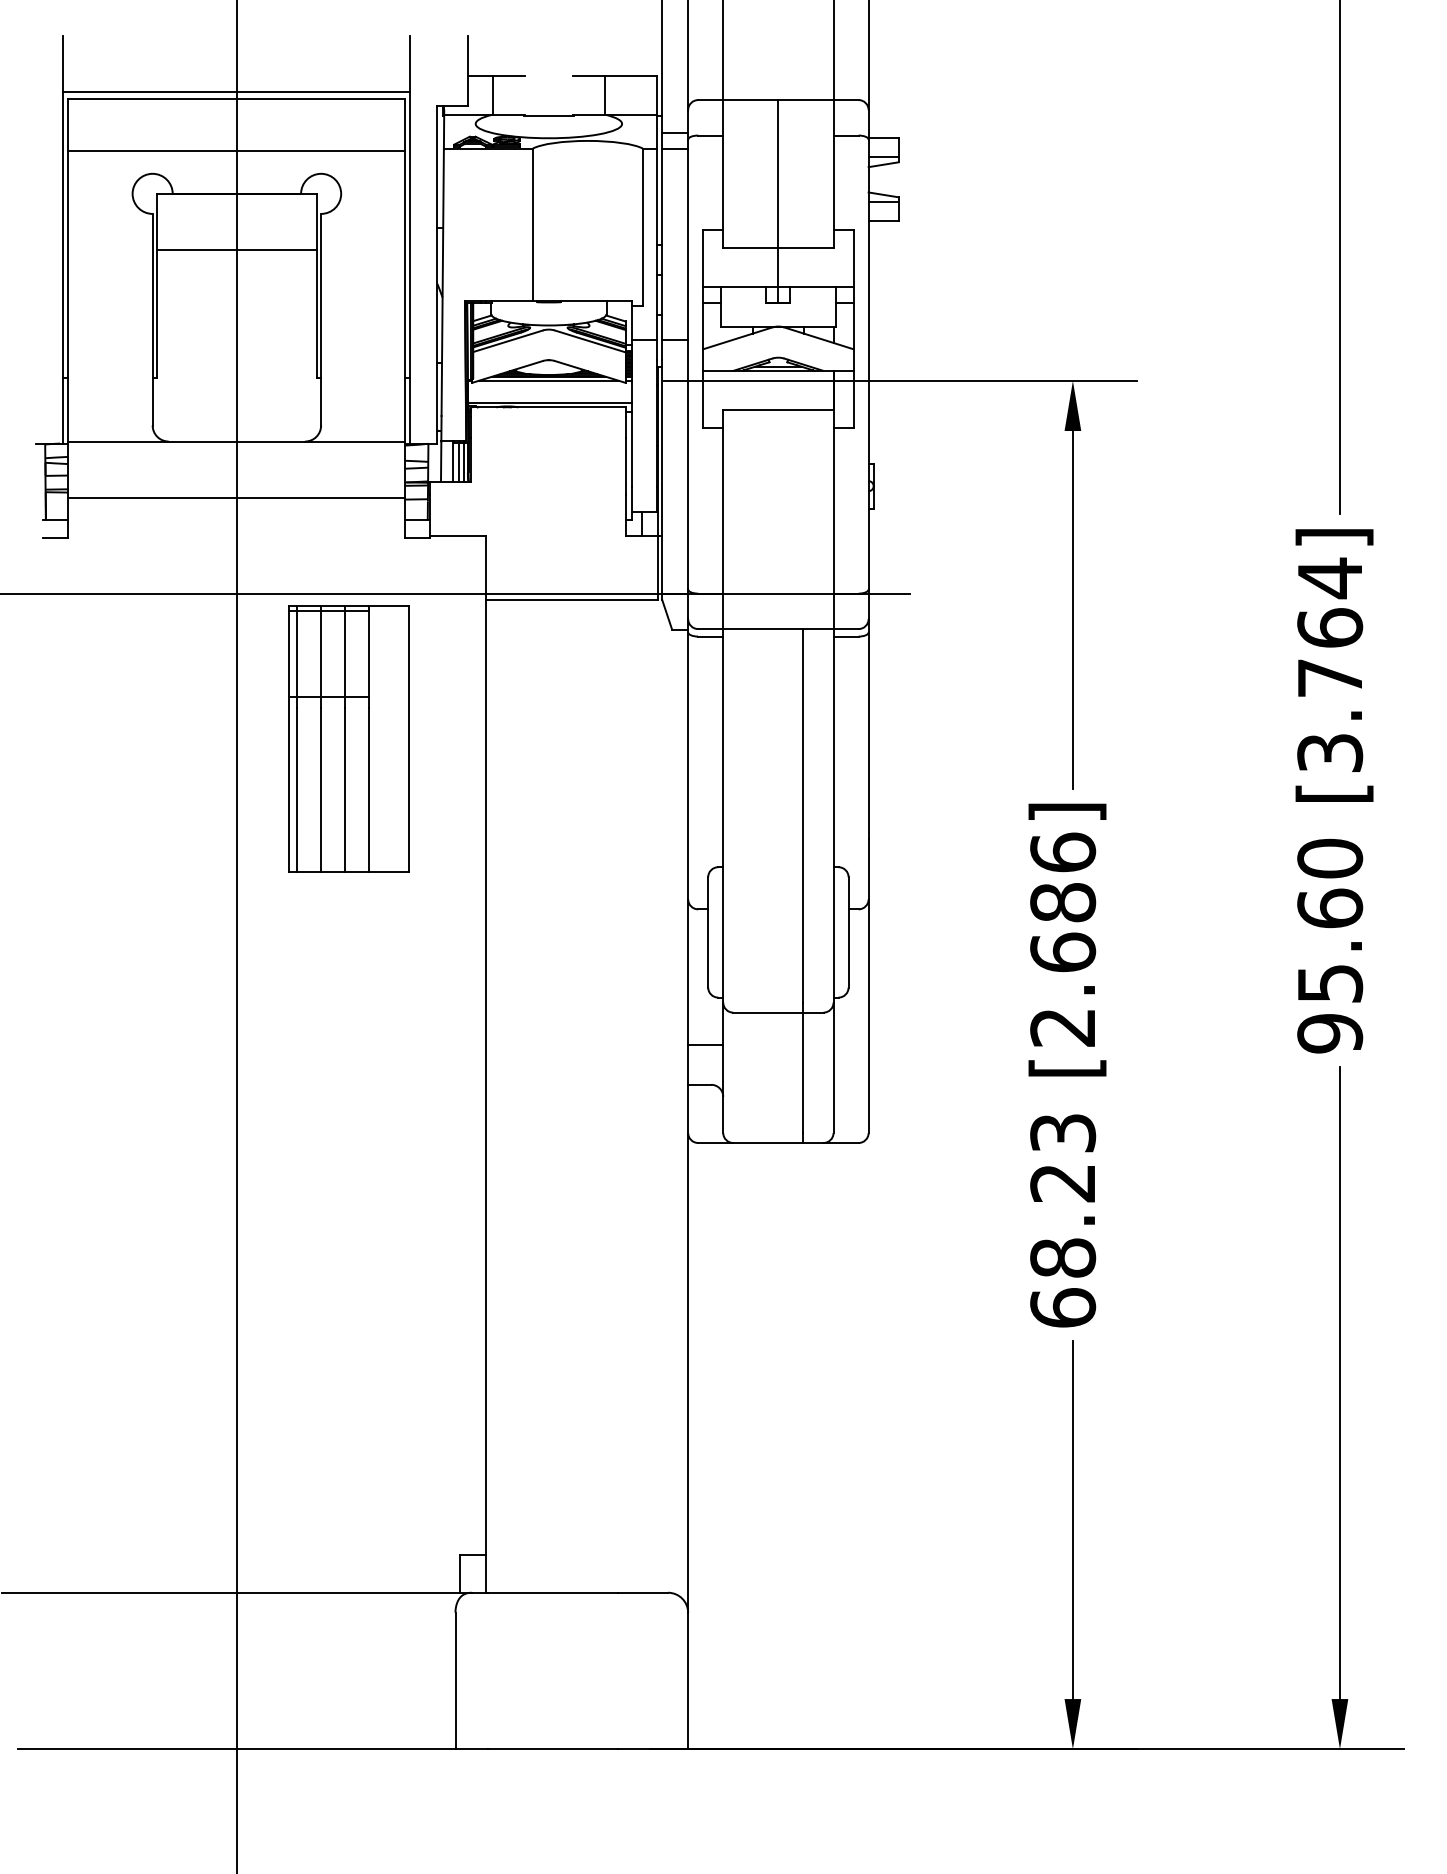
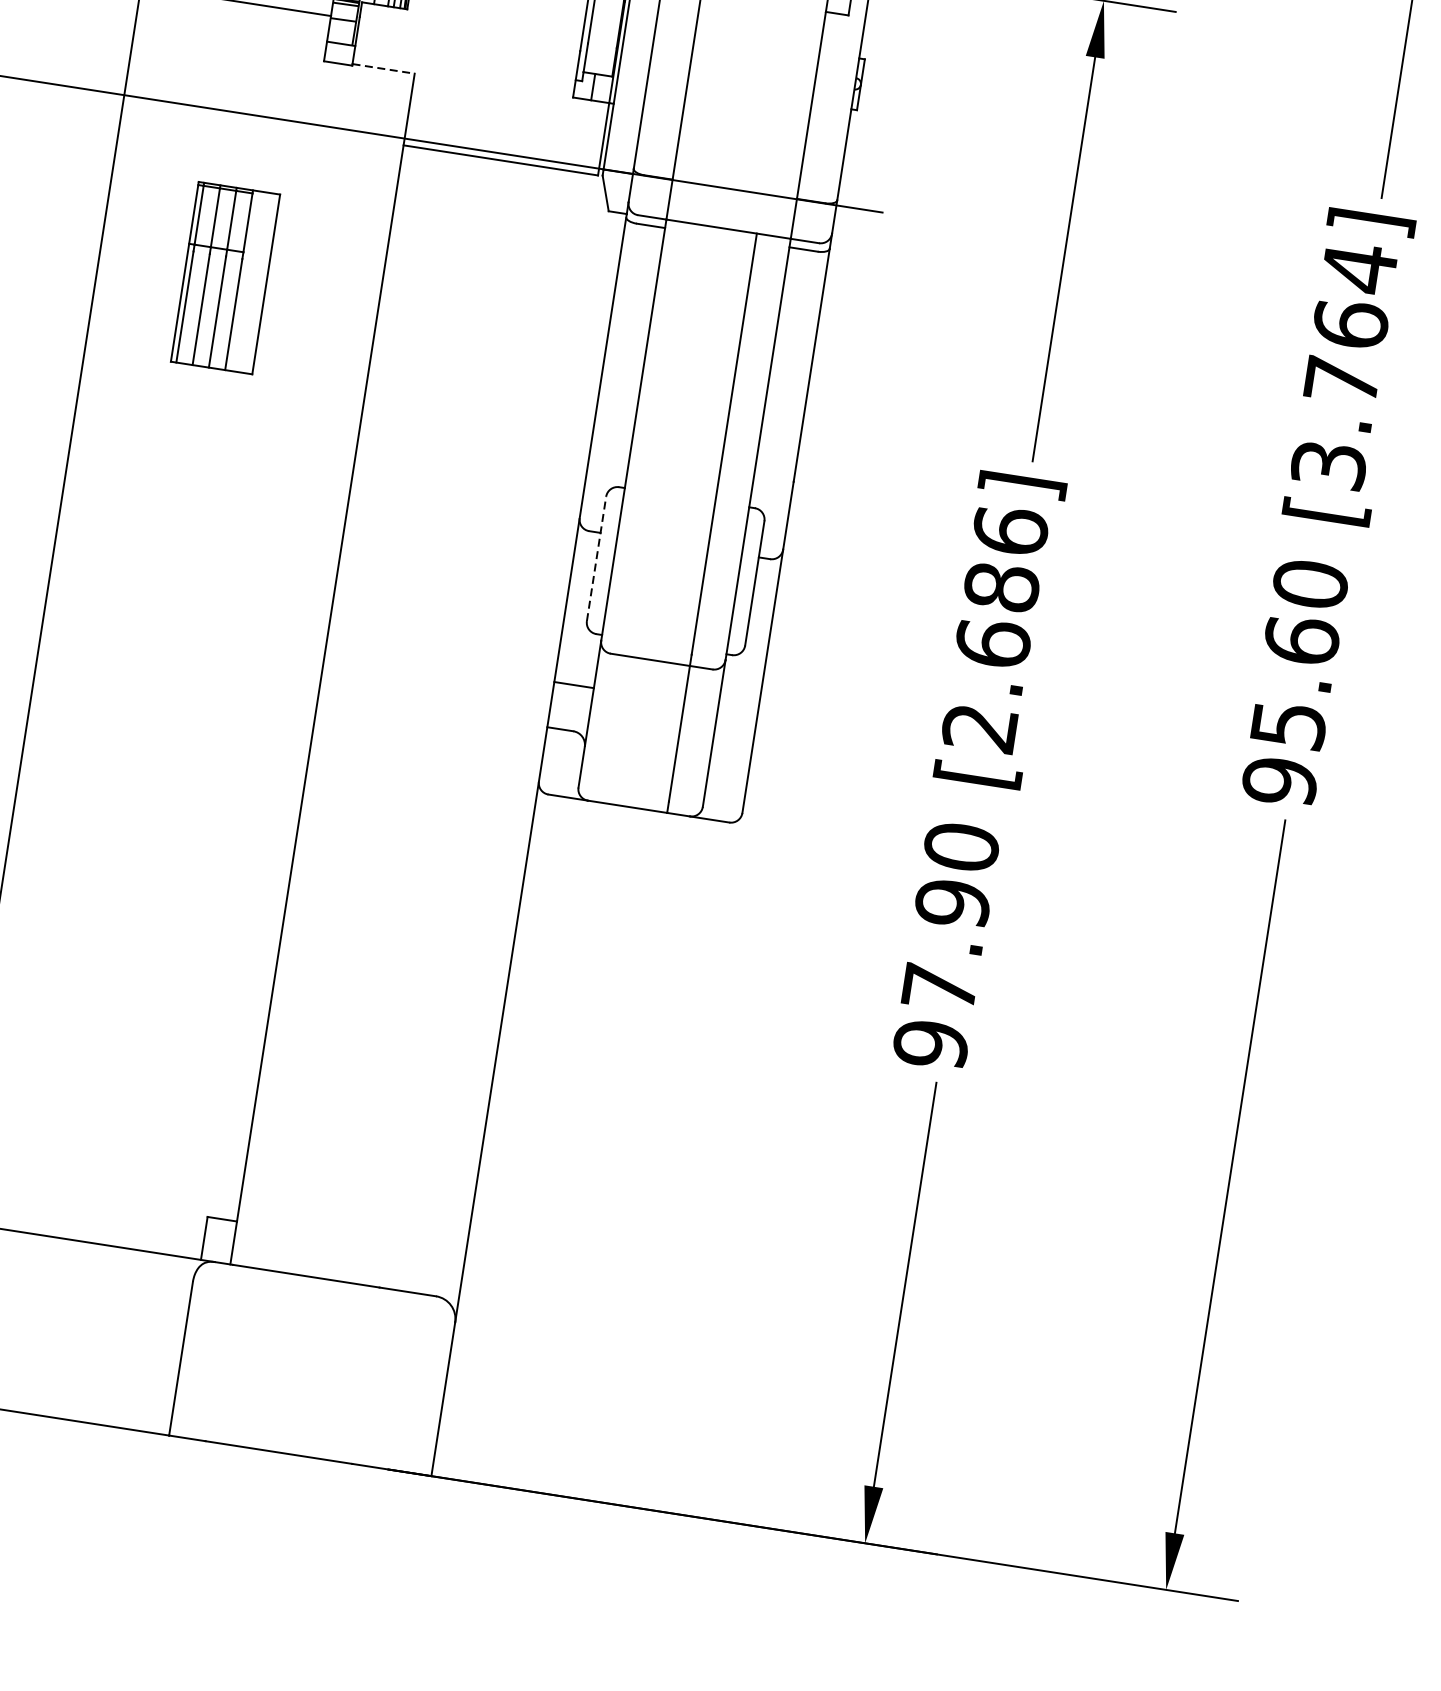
line: (458, 536) -> (384, 69), solid -> dashed
part: (348, 738) -> (224, 277), size x0.6
line: (708, 931) -> (597, 557), solid -> dashed
text: (1063, 1220) -> (946, 945), 68.23 -> 97.90

